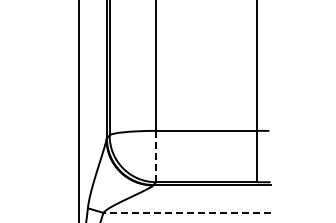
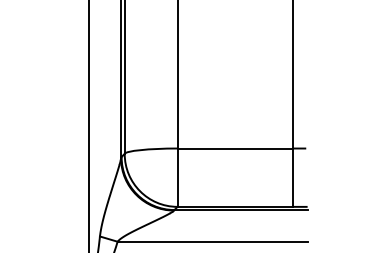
line: (156, 156) -> (177, 177), dashed -> solid
line: (187, 212) -> (213, 241), dashed -> solid

